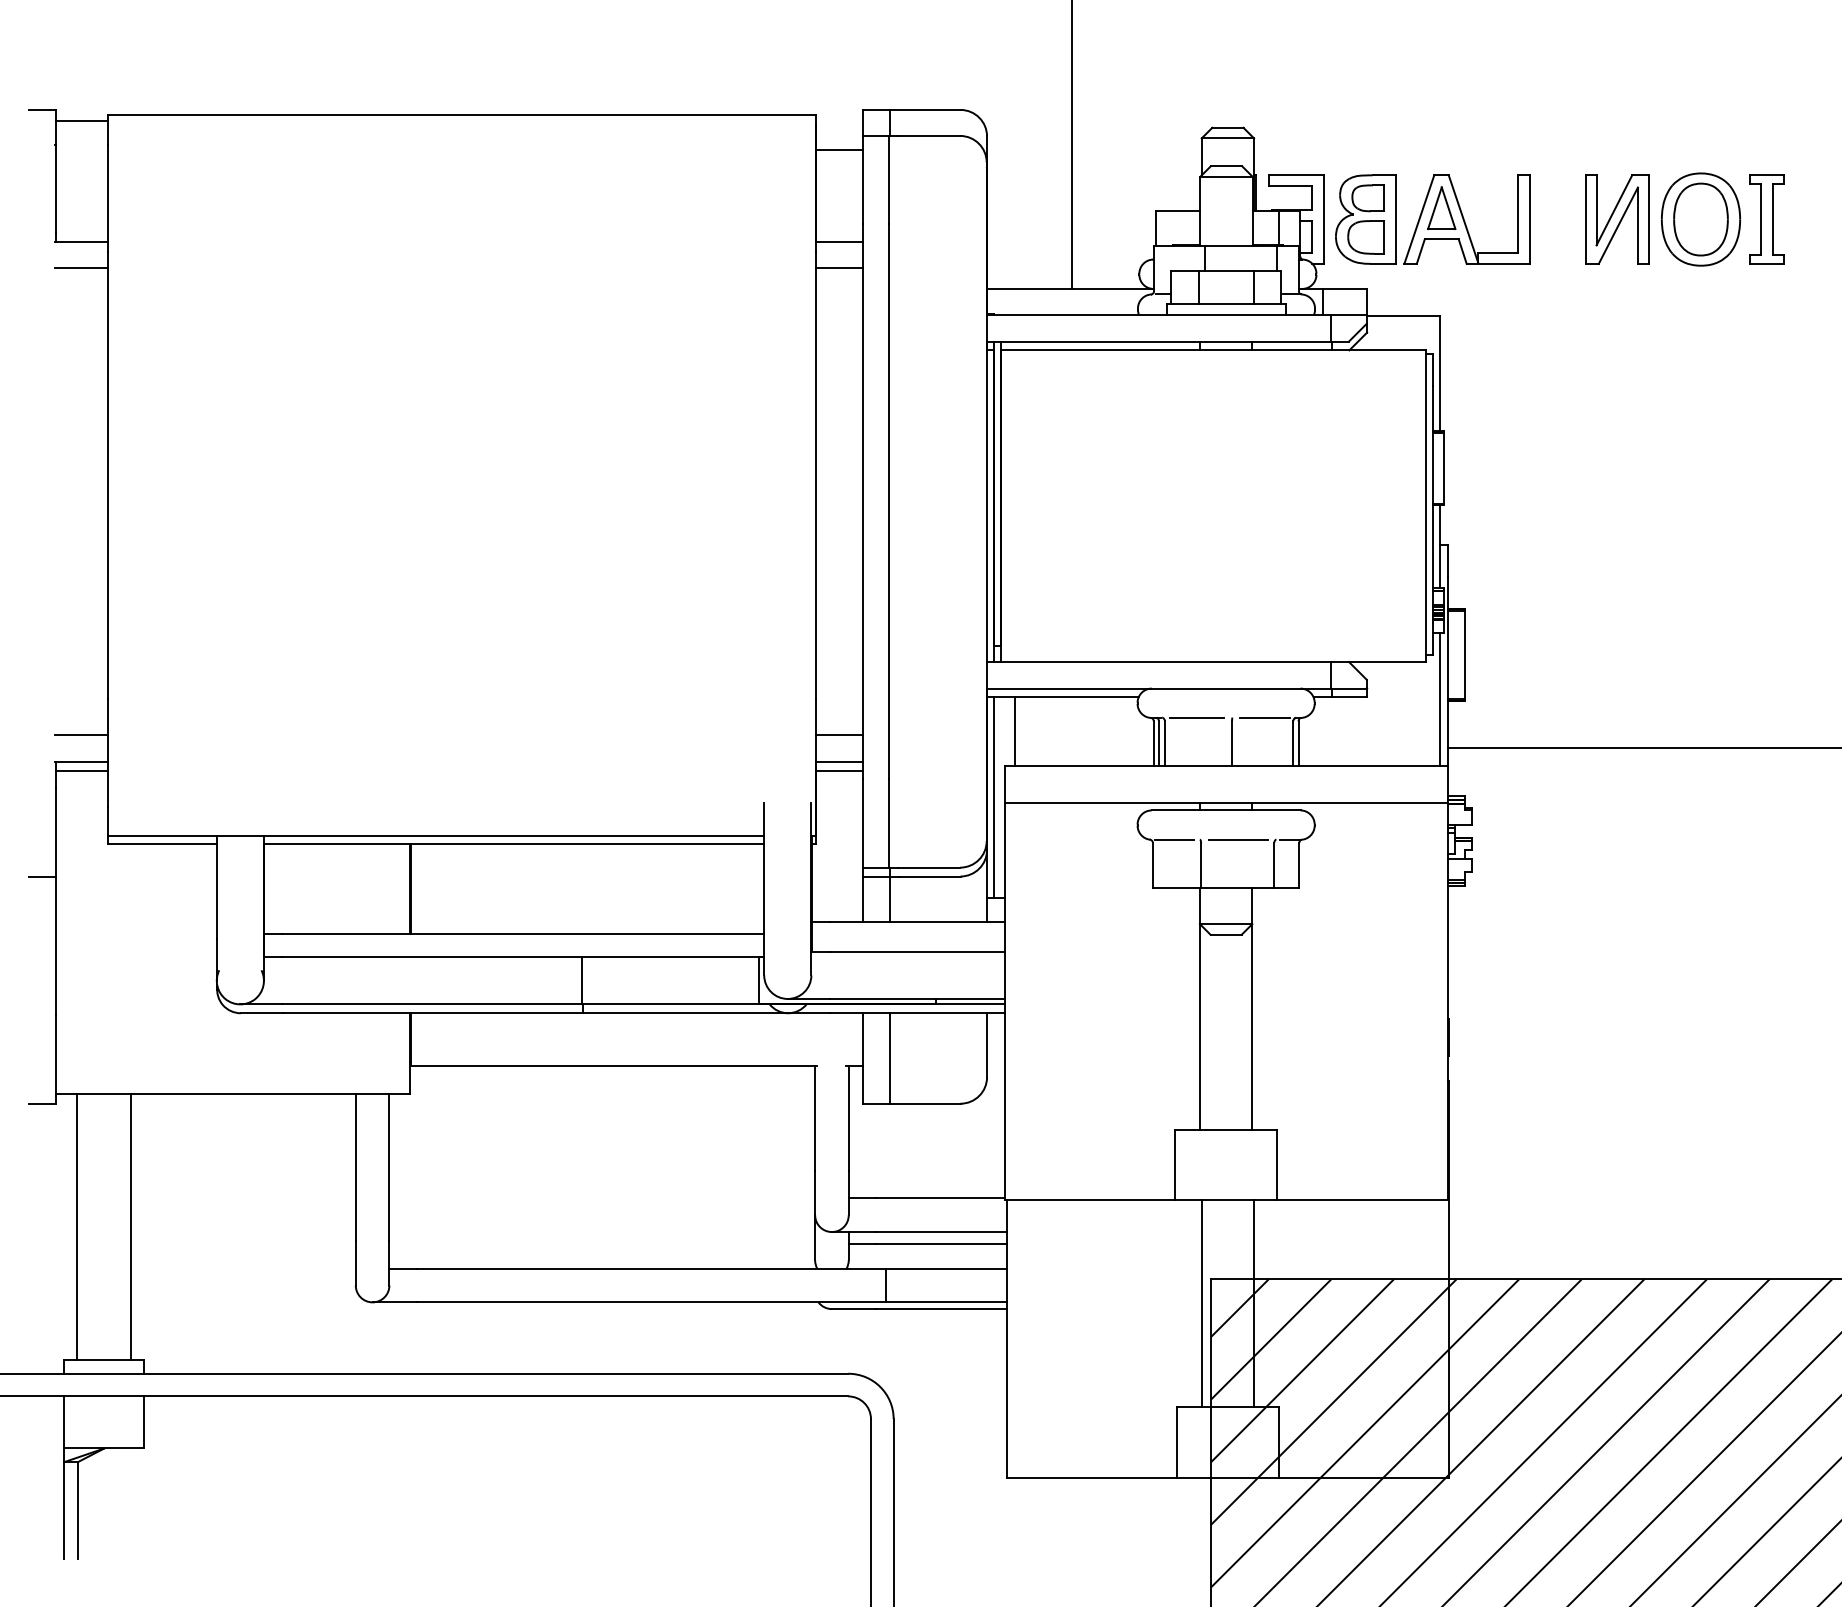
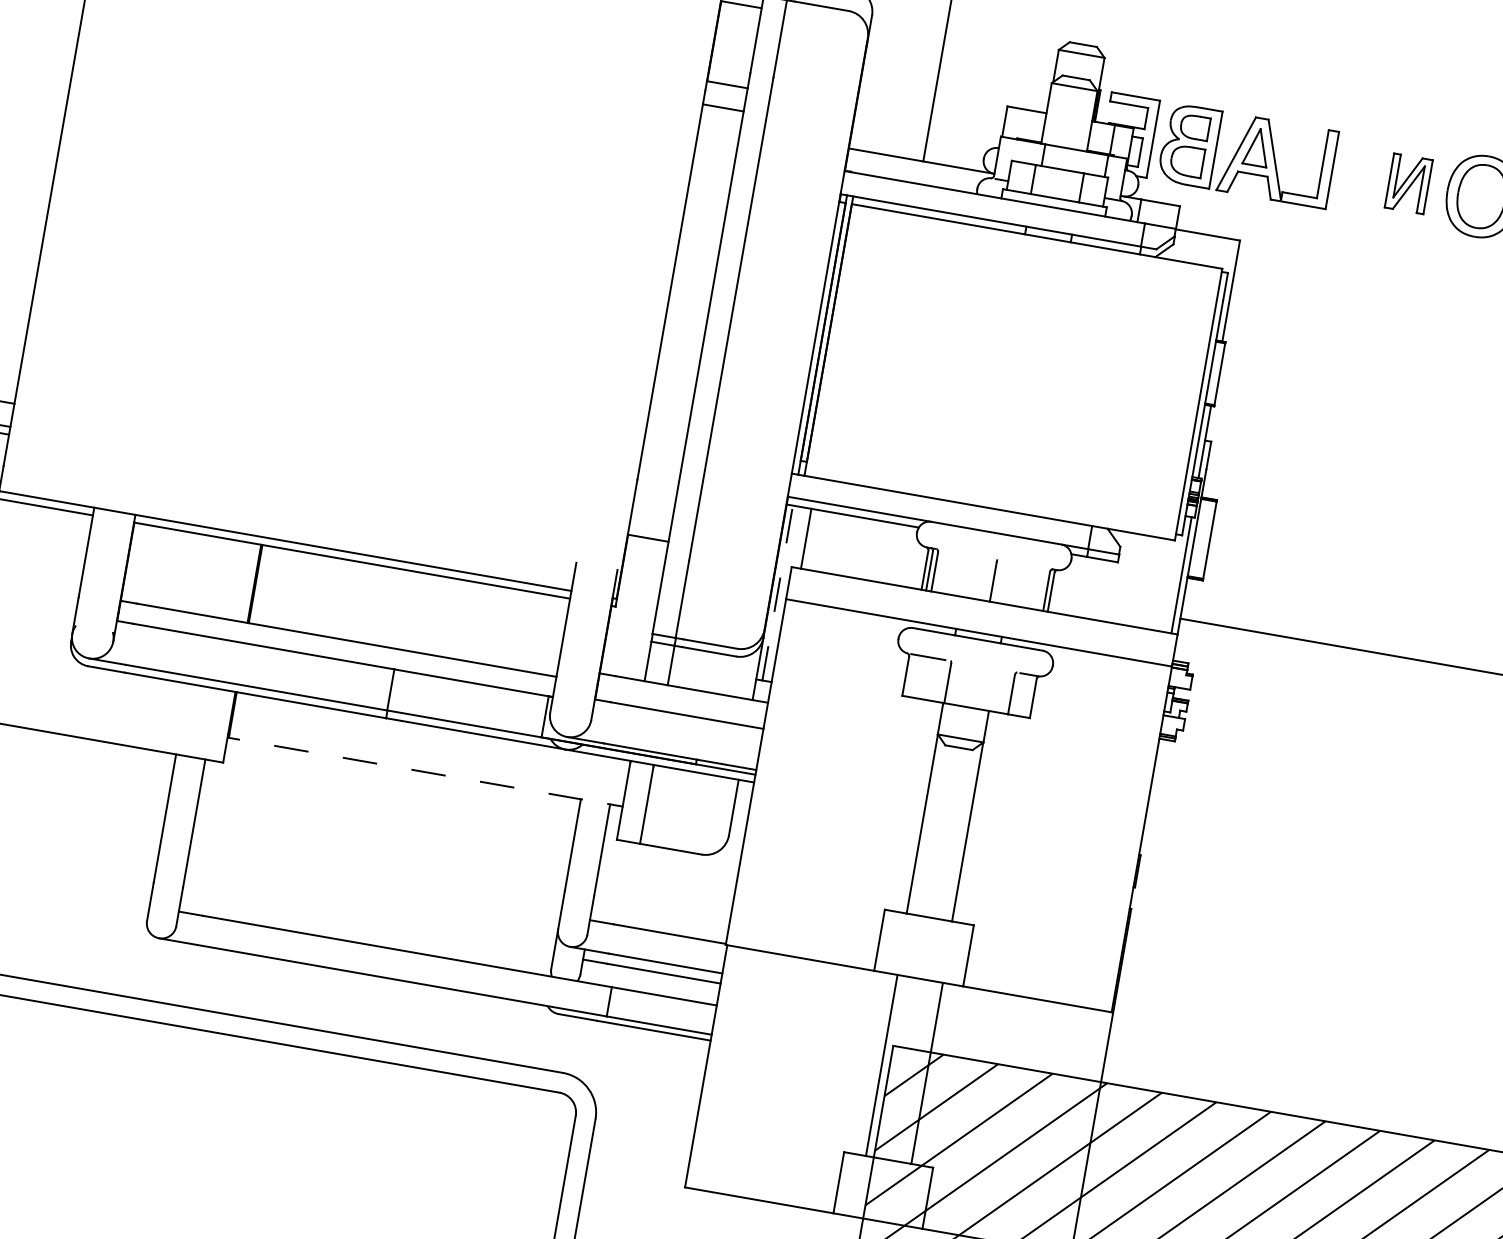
part: (1617, 219) -> (1408, 183), size x0.7
line: (1196, 718) -> (966, 554), removed
line: (1264, 718) -> (1025, 565), removed
line: (839, 735) -> (652, 515), removed
line: (839, 770) -> (647, 545), removed
line: (994, 797) -> (778, 592), solid -> dashed
line: (1238, 839) -> (984, 666), removed
line: (613, 1065) -> (405, 768), solid -> dashed

